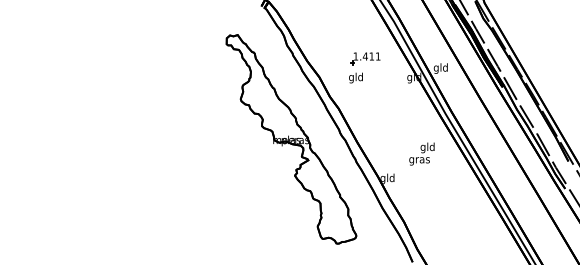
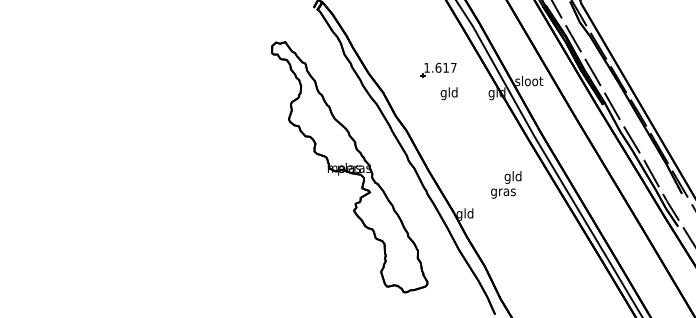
text: (371, 56) -> (445, 67), 1.411 -> 1.617
text: (441, 68) -> (529, 82), gld -> sloot
text: (355, 77) -> (448, 93), moved

